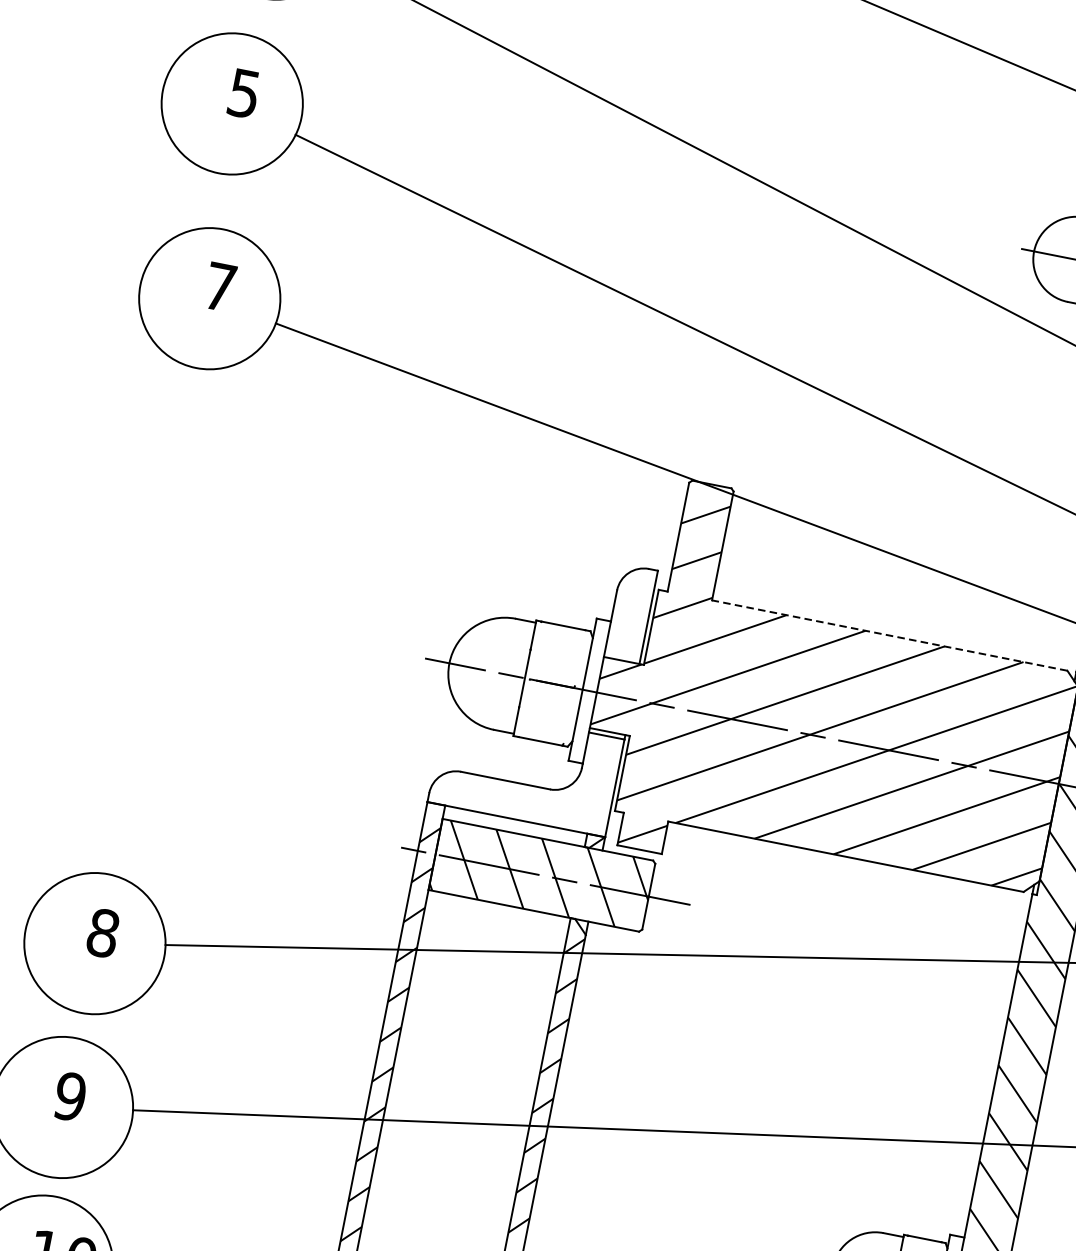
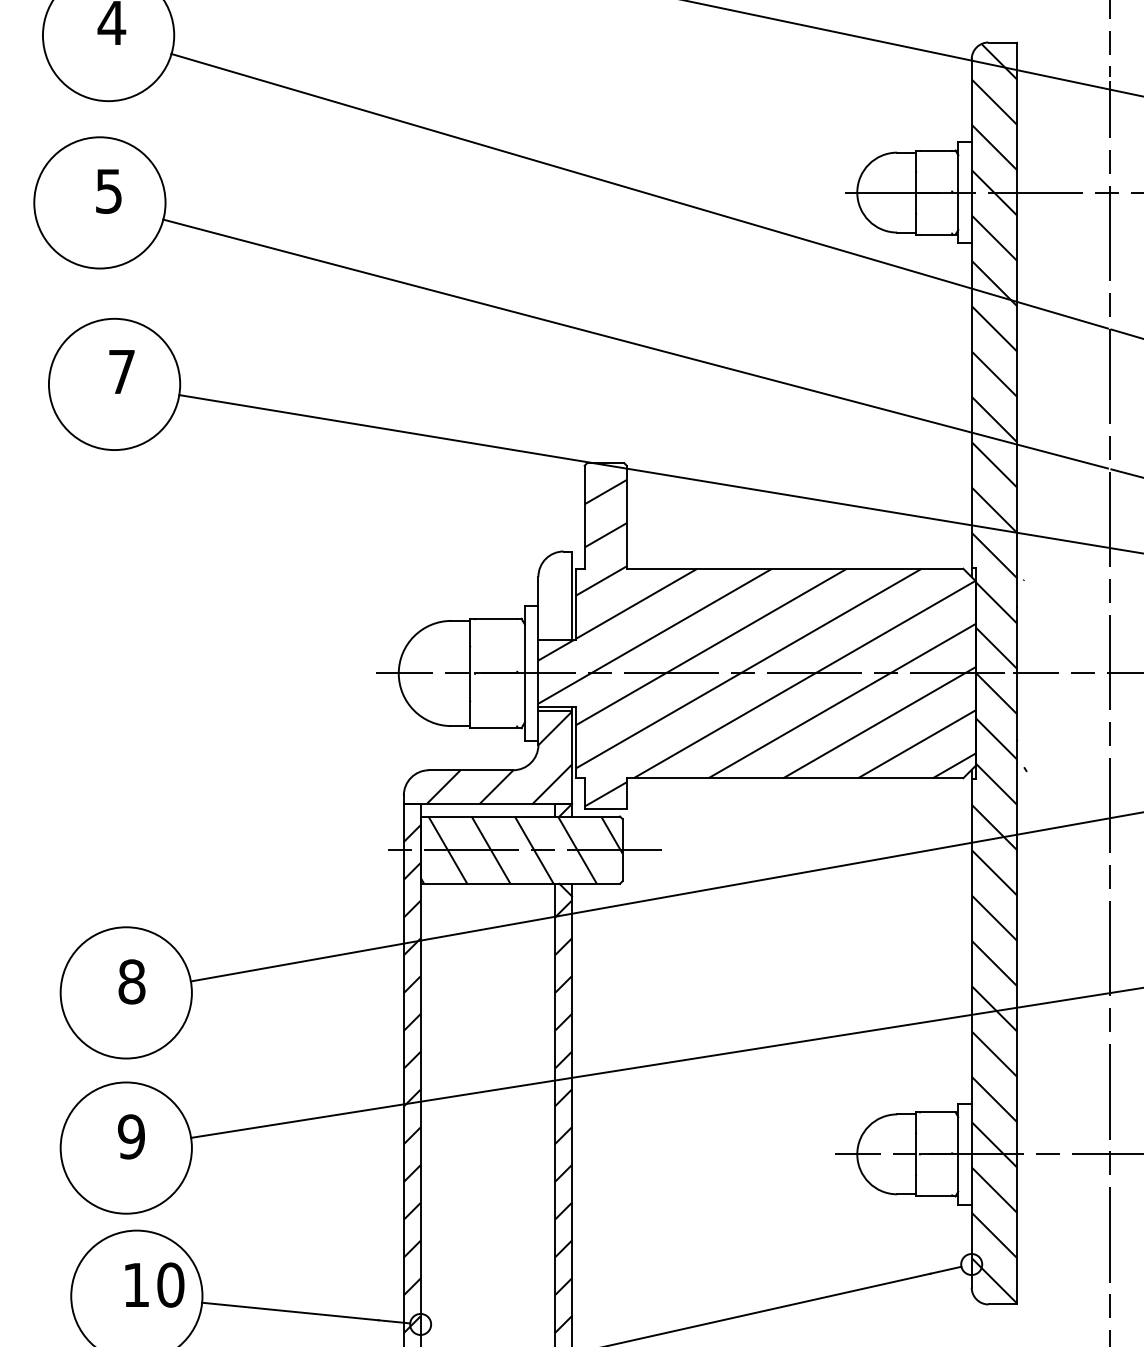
line: (889, 635) -> (794, 568), dashed -> solid
hatch: (538, 773) -> (499, 757), added

